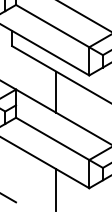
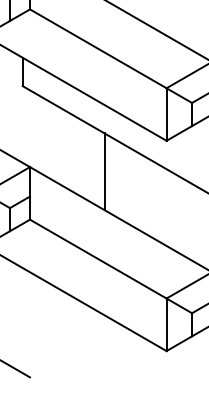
line: (56, 190) -> (105, 355), removed

